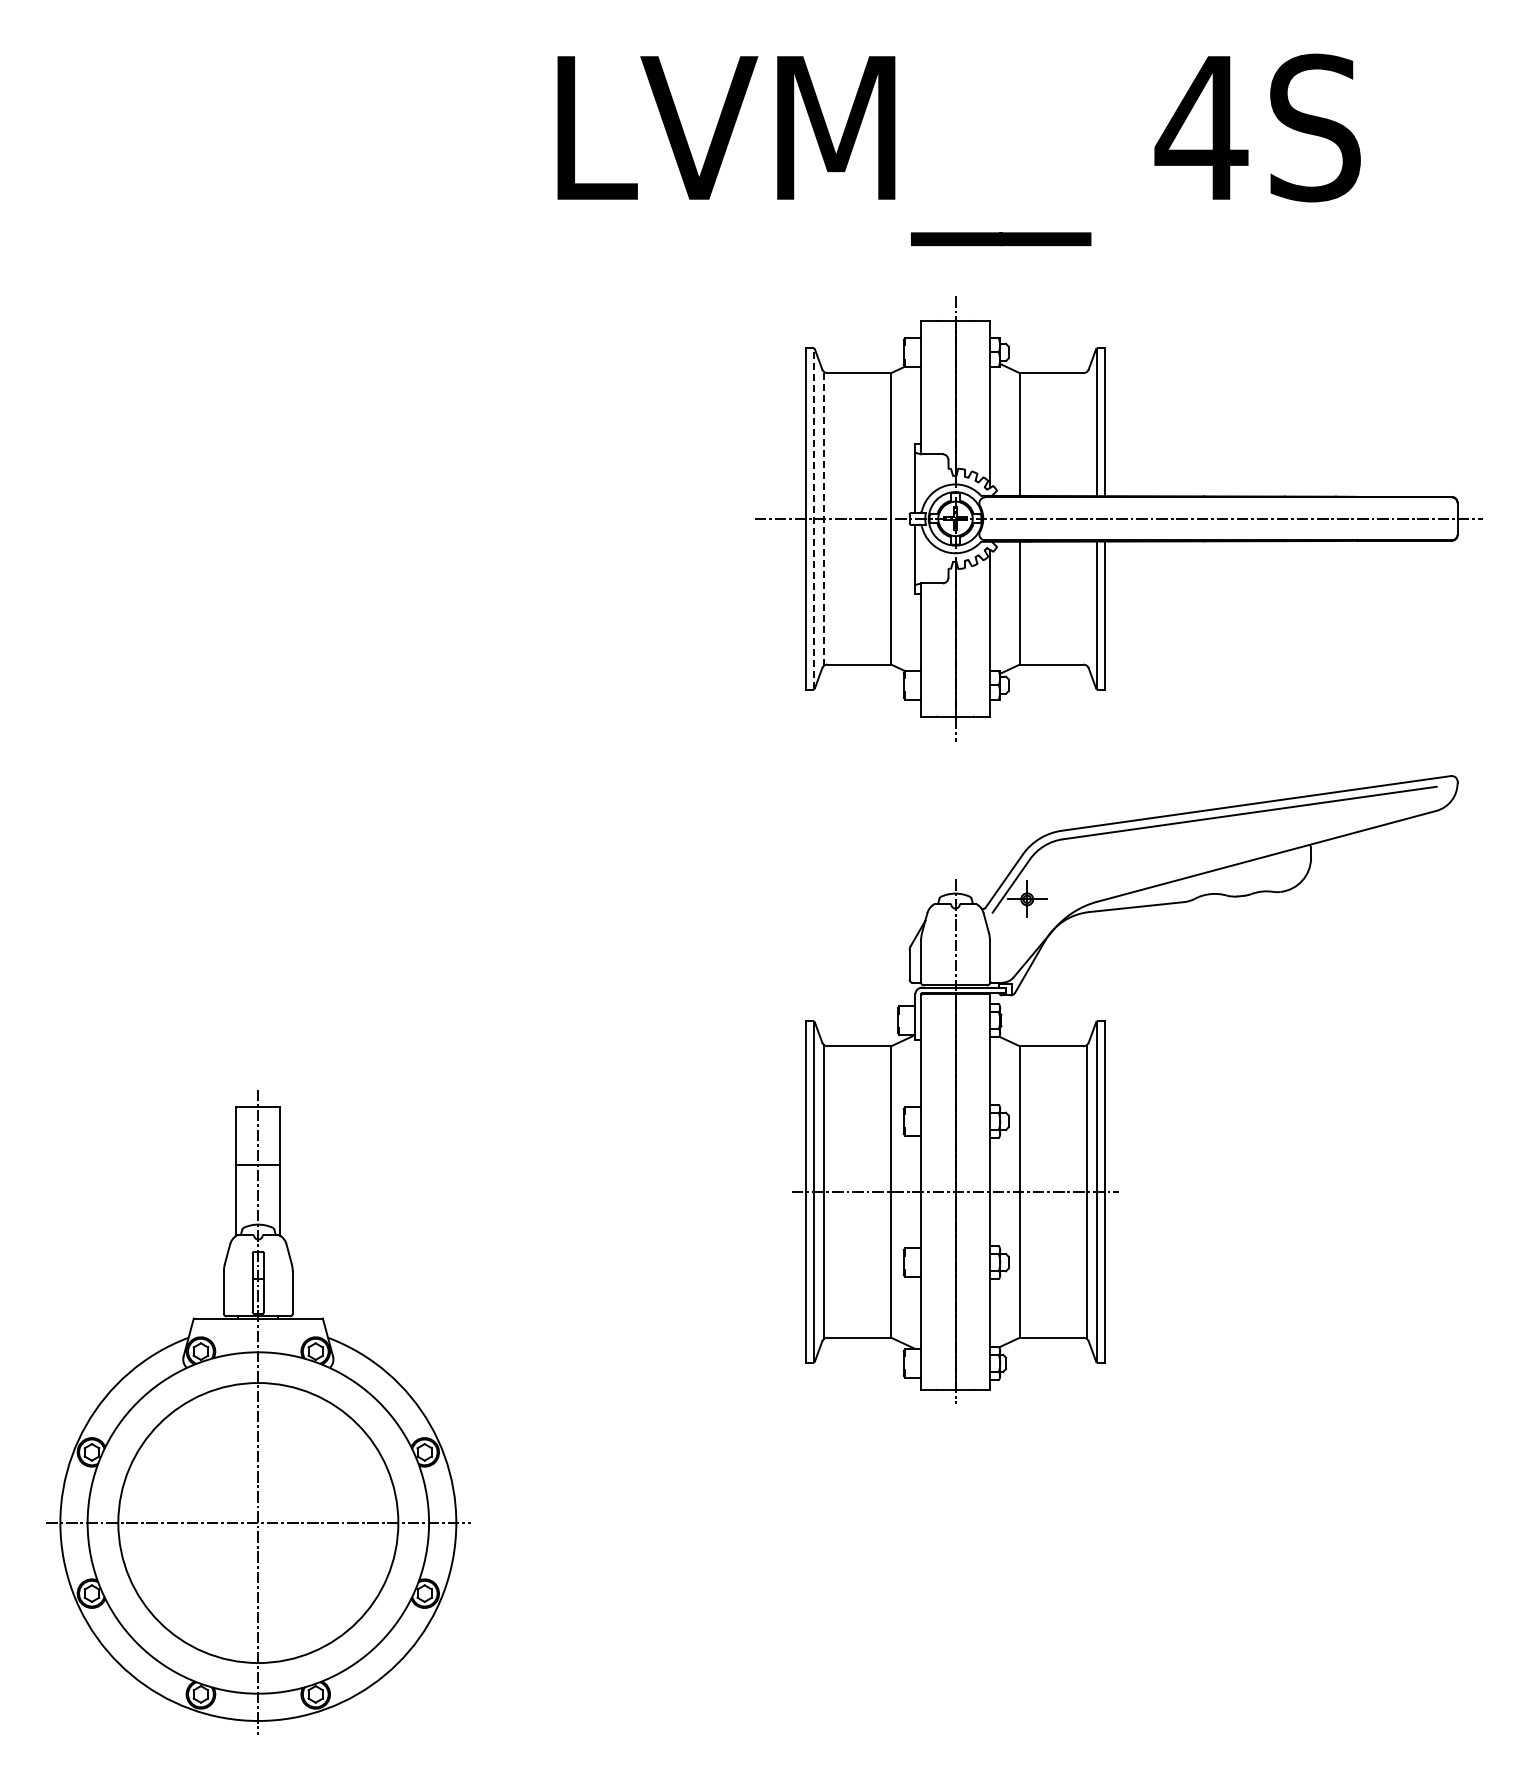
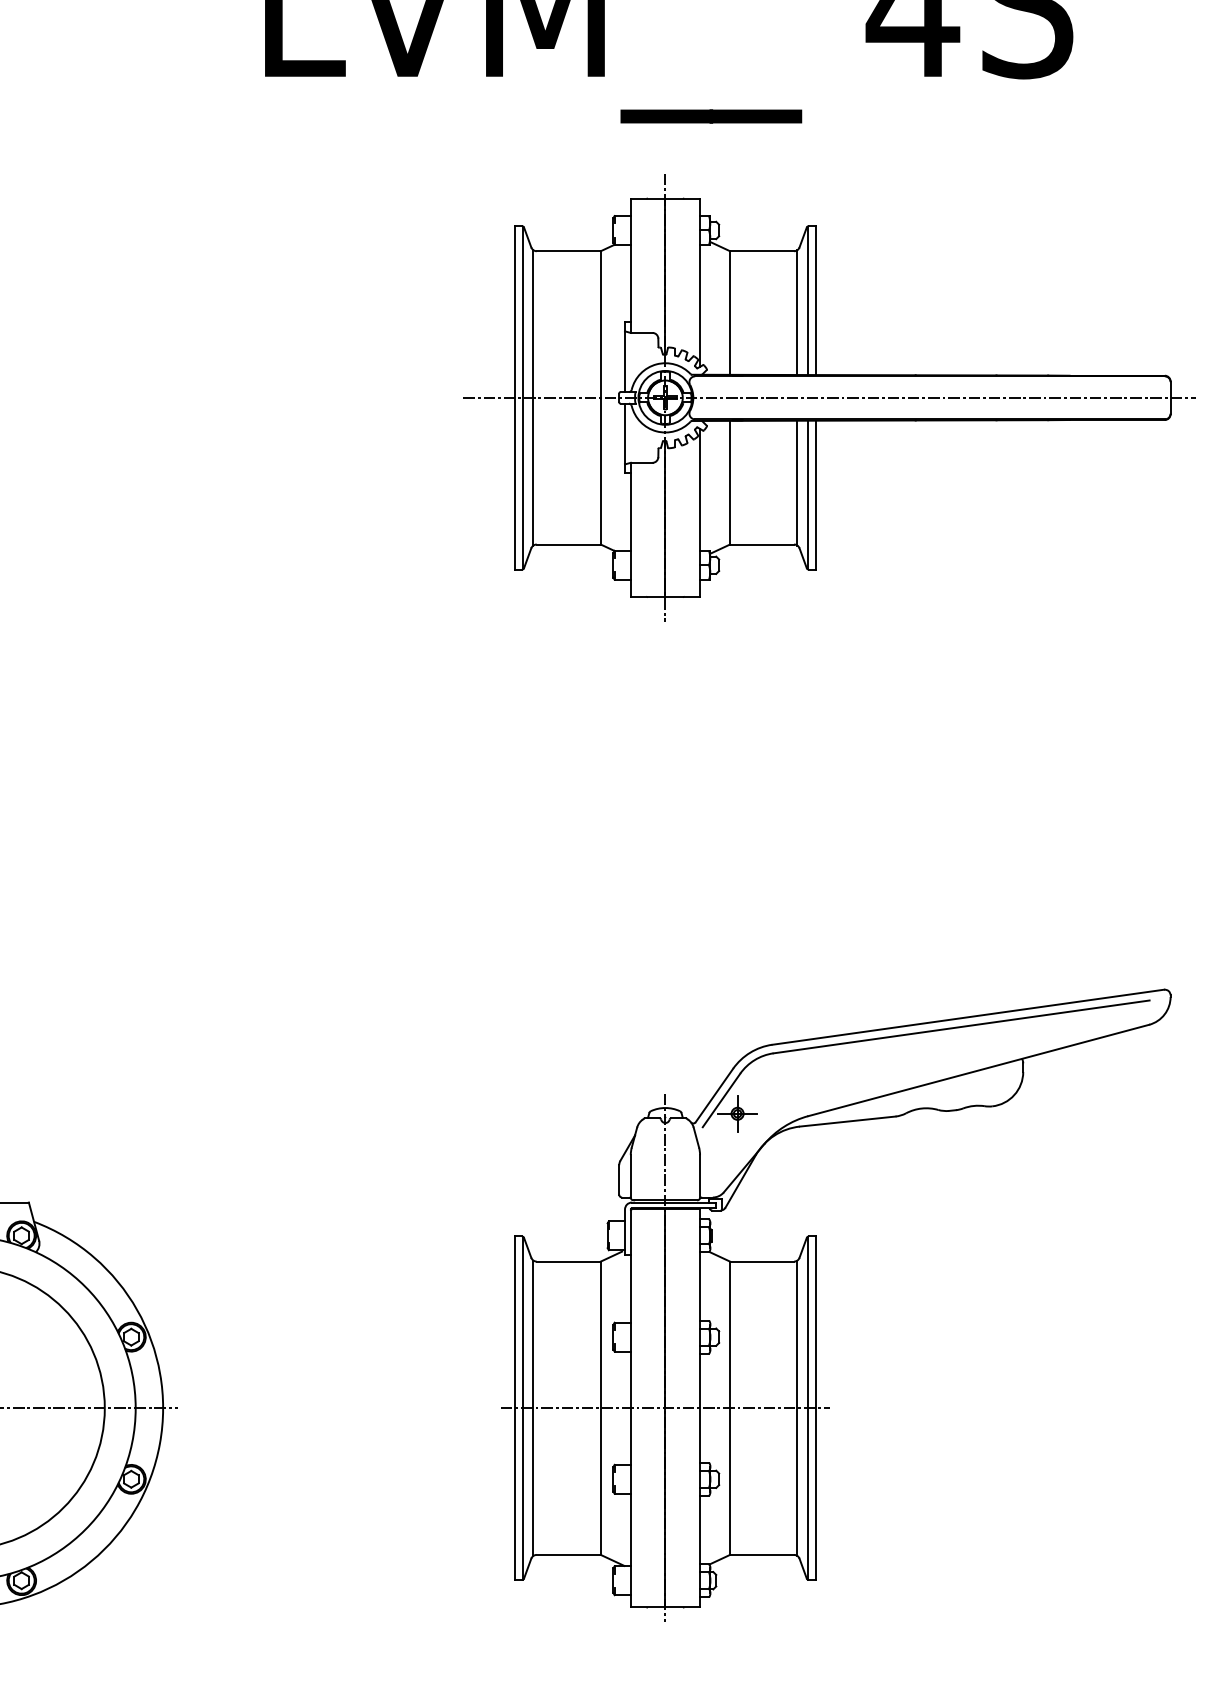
line: (1086, 434) -> (797, 312), added
line: (814, 518) -> (523, 397), dashed -> solid
line: (824, 518) -> (533, 397), dashed -> solid
line: (1086, 603) -> (797, 483), added
part: (1105, 1089) -> (816, 1305), moved

